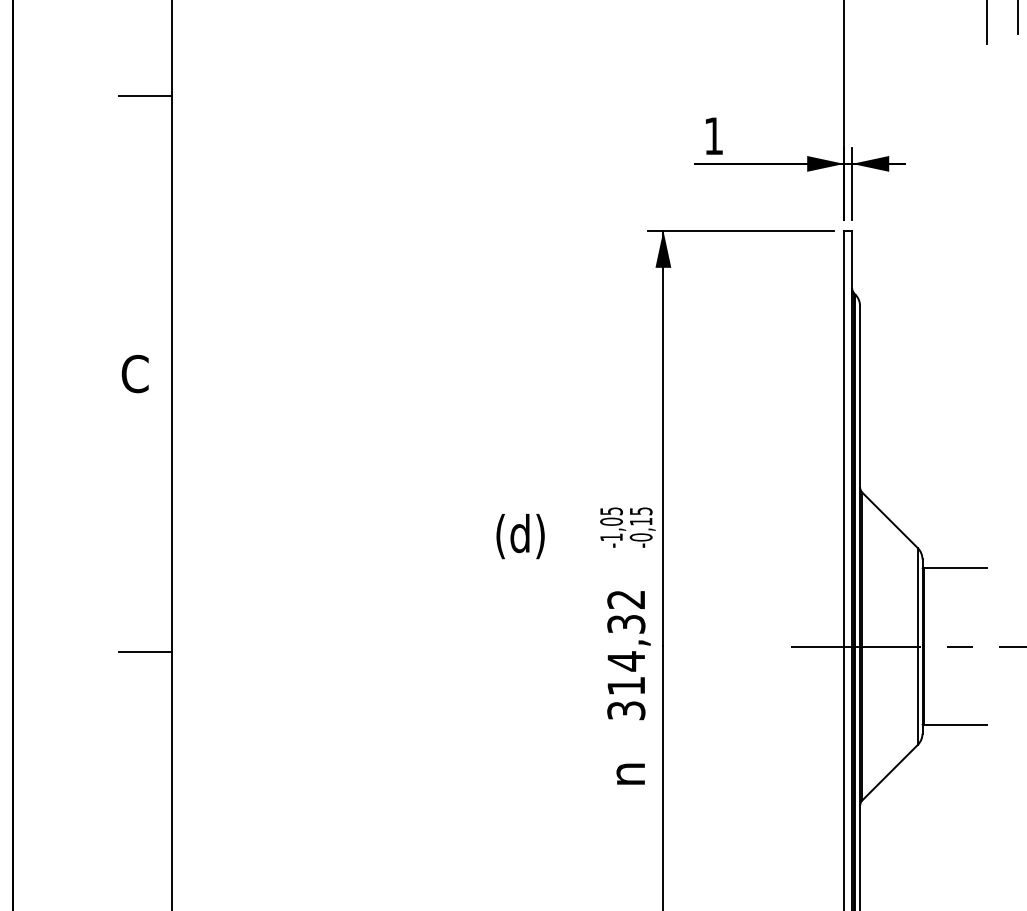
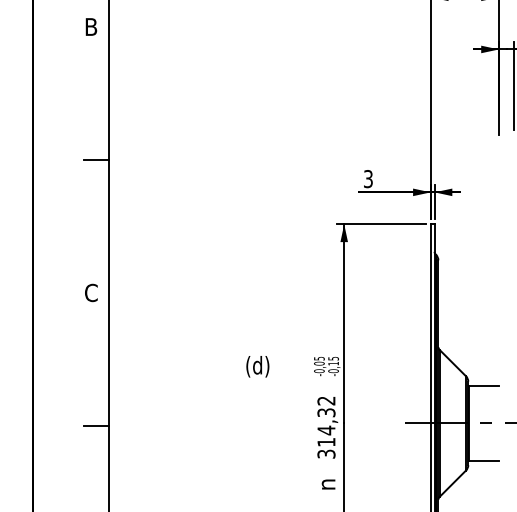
text: (714, 137) -> (368, 179), 1 -> 3
text: (519, 535) -> (257, 366), moved
text: (611, 538) -> (319, 371), -1,05 -> -0,05

